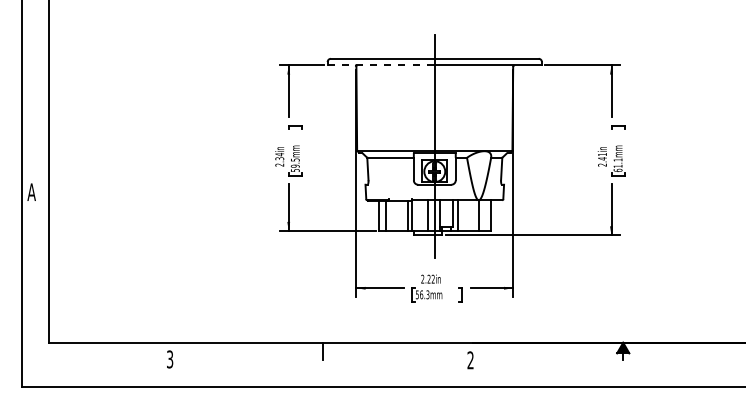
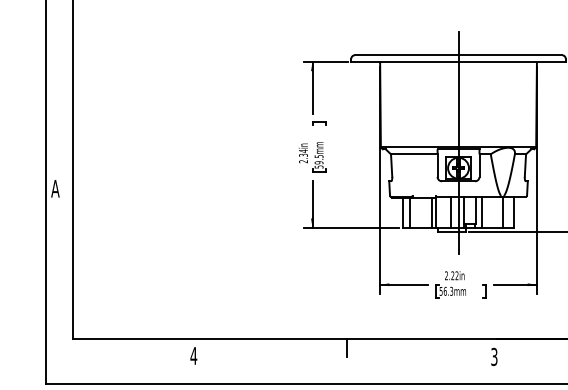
line: (381, 65) -> (405, 62), dashed -> solid
text: (169, 359) -> (193, 356), 3 -> 4
text: (470, 360) -> (494, 357), 2 -> 3

